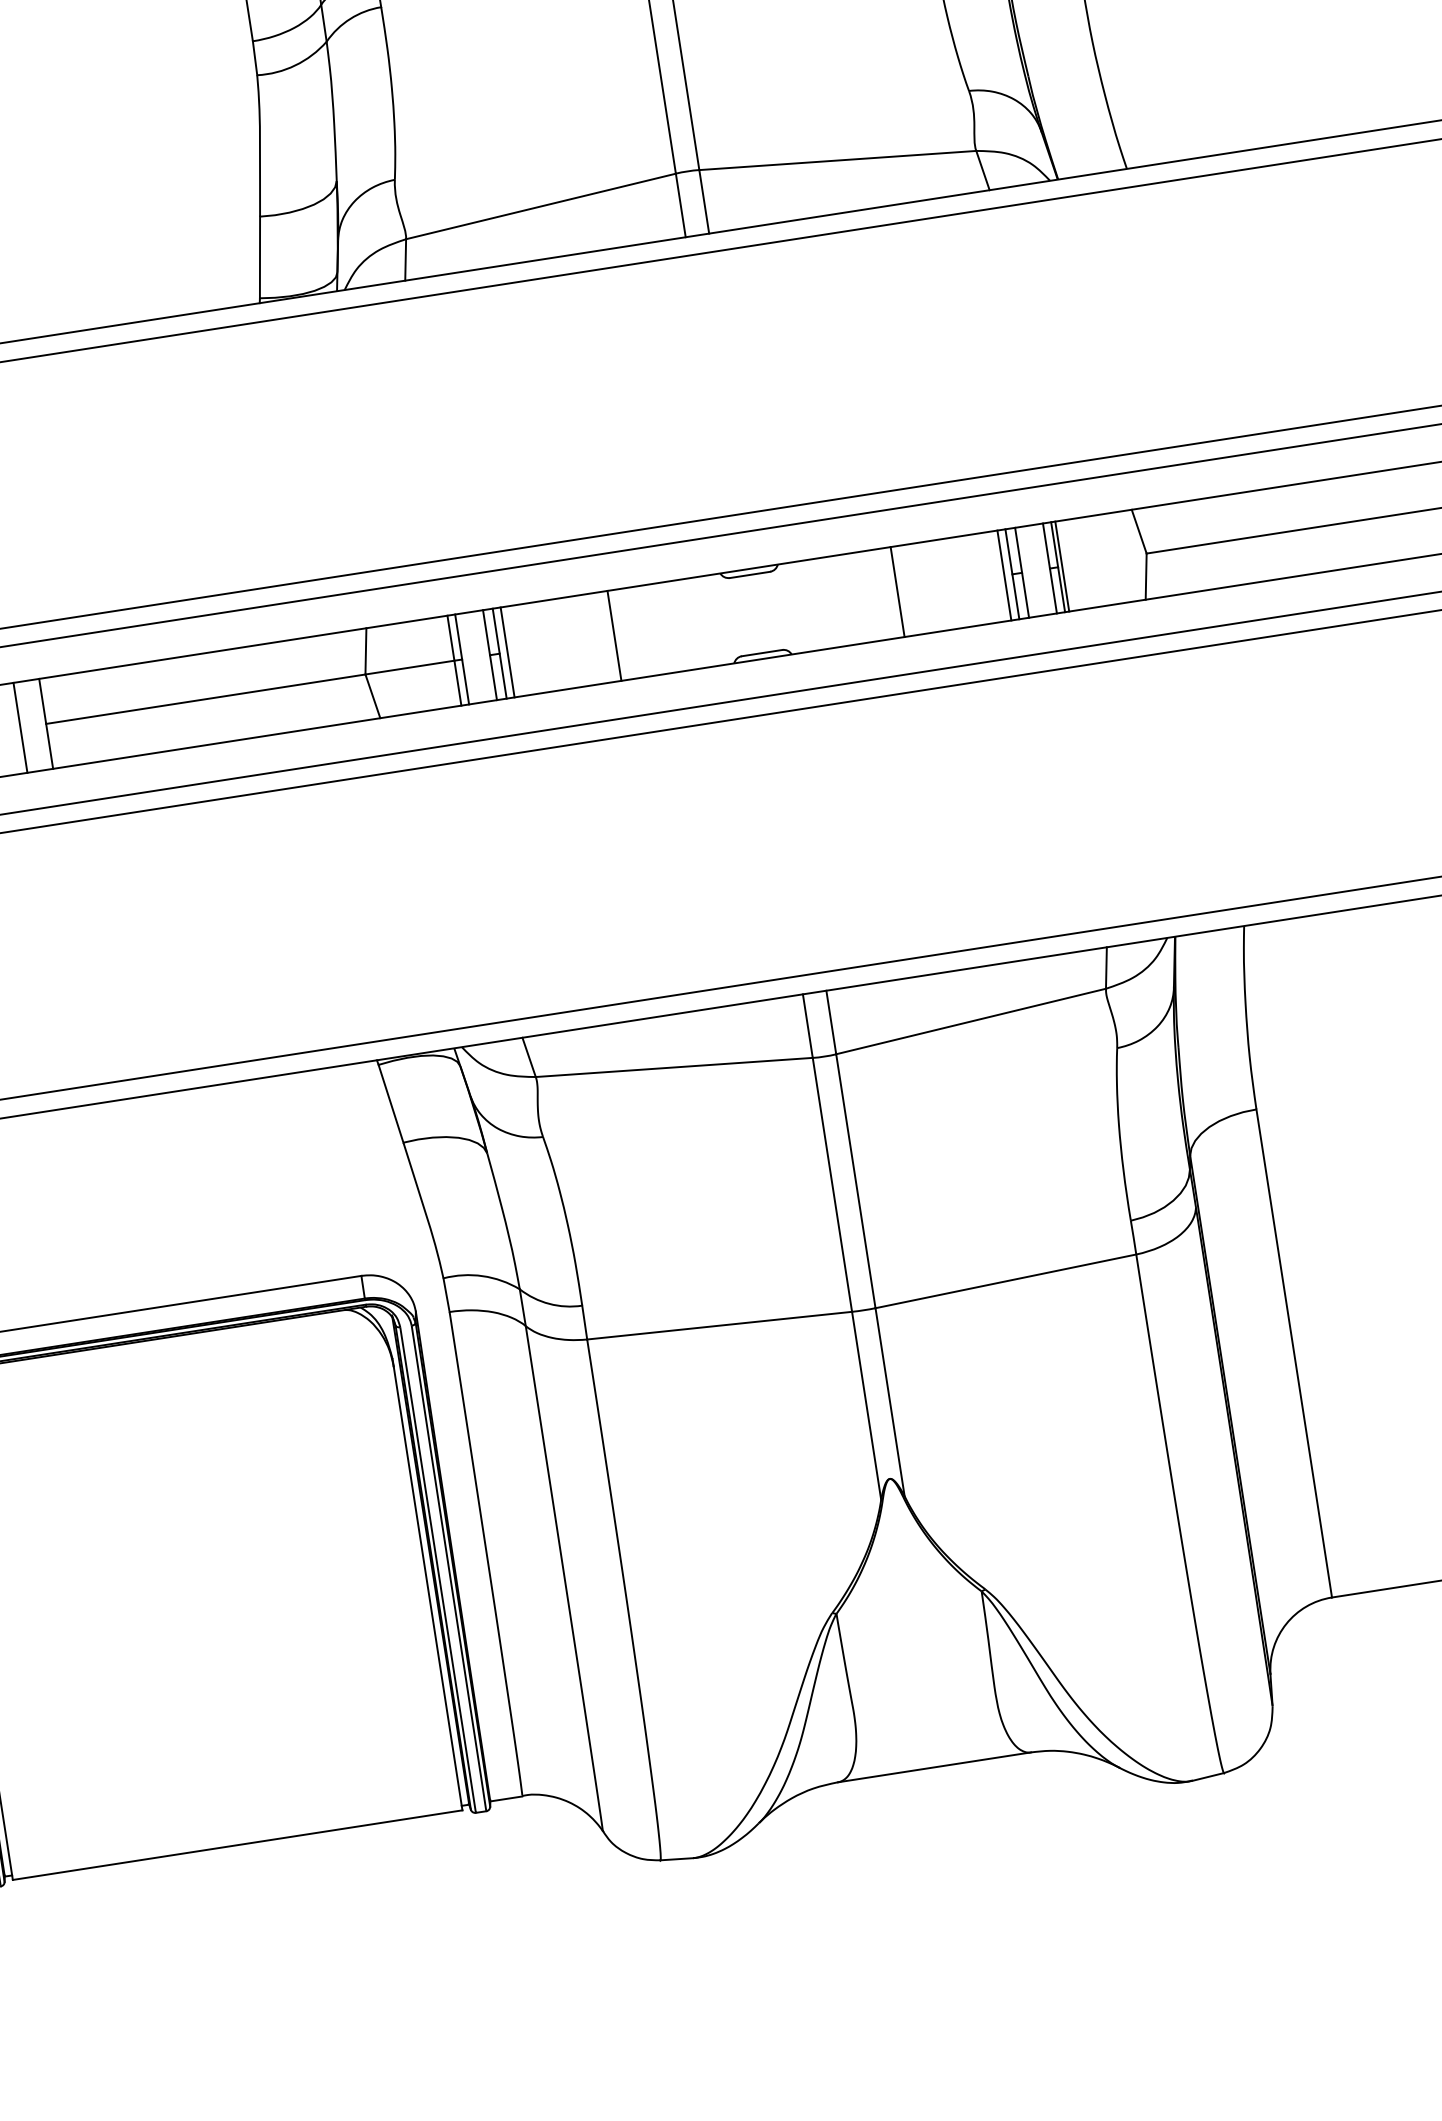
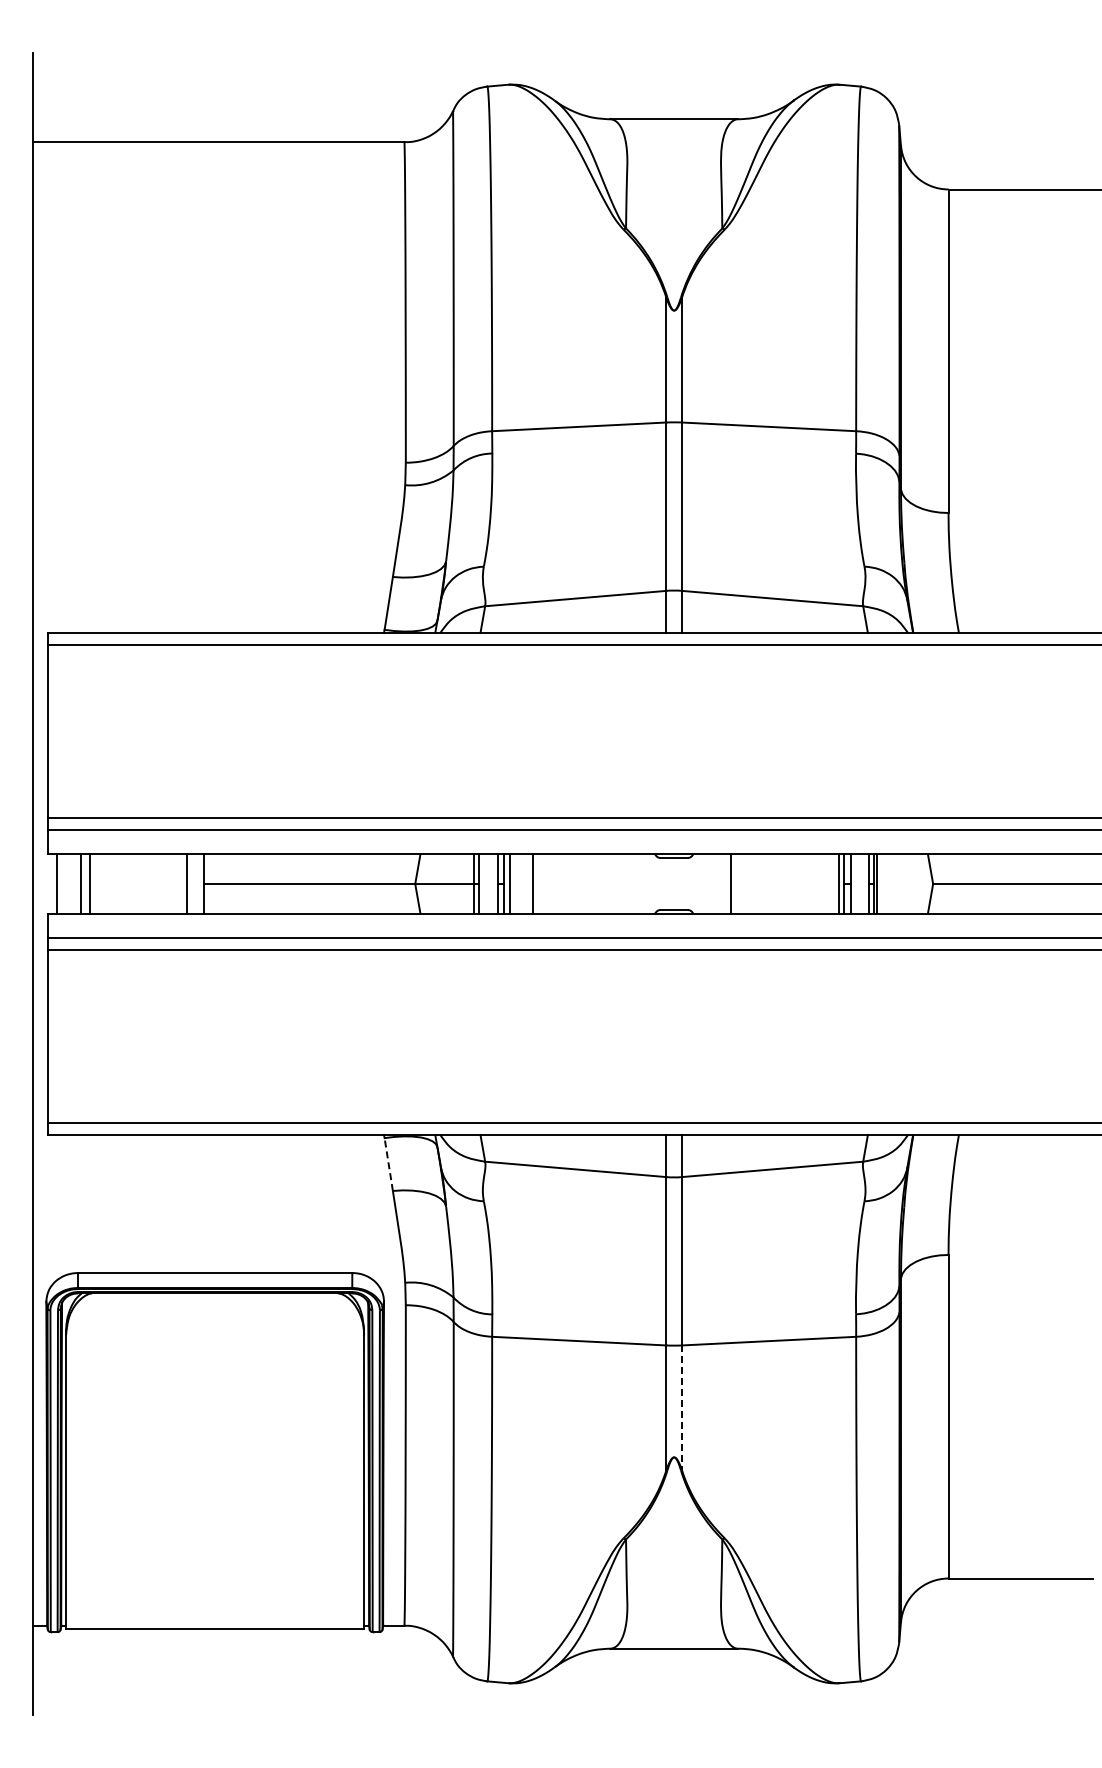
line: (898, 591) -> (731, 883), moved
line: (614, 635) -> (533, 883), moved
line: (390, 1103) -> (388, 1164), solid -> dashed
line: (889, 1403) -> (681, 1408), solid -> dashed

